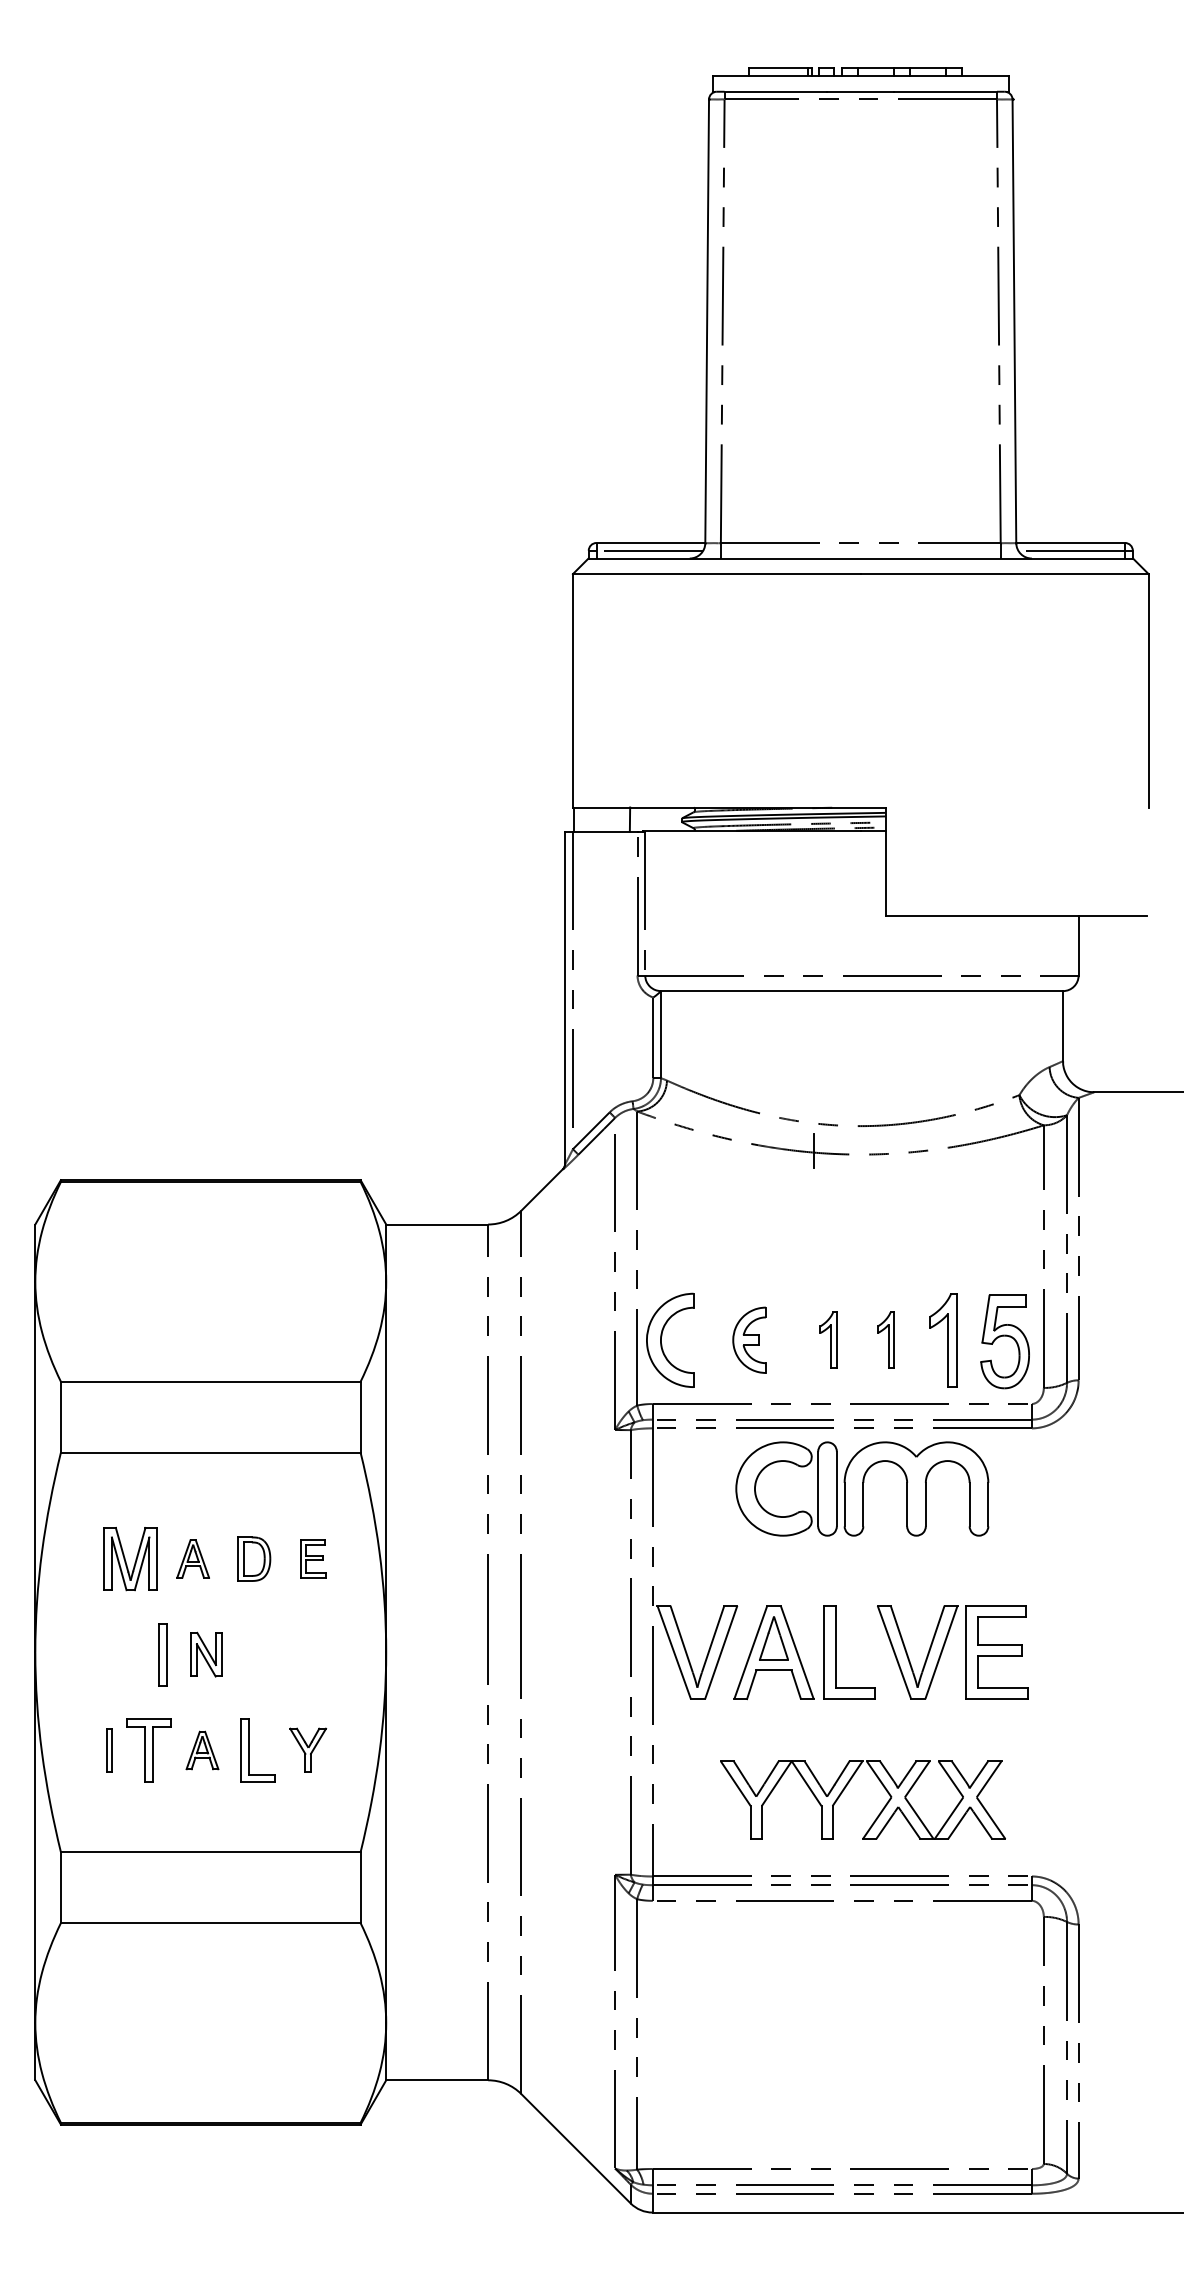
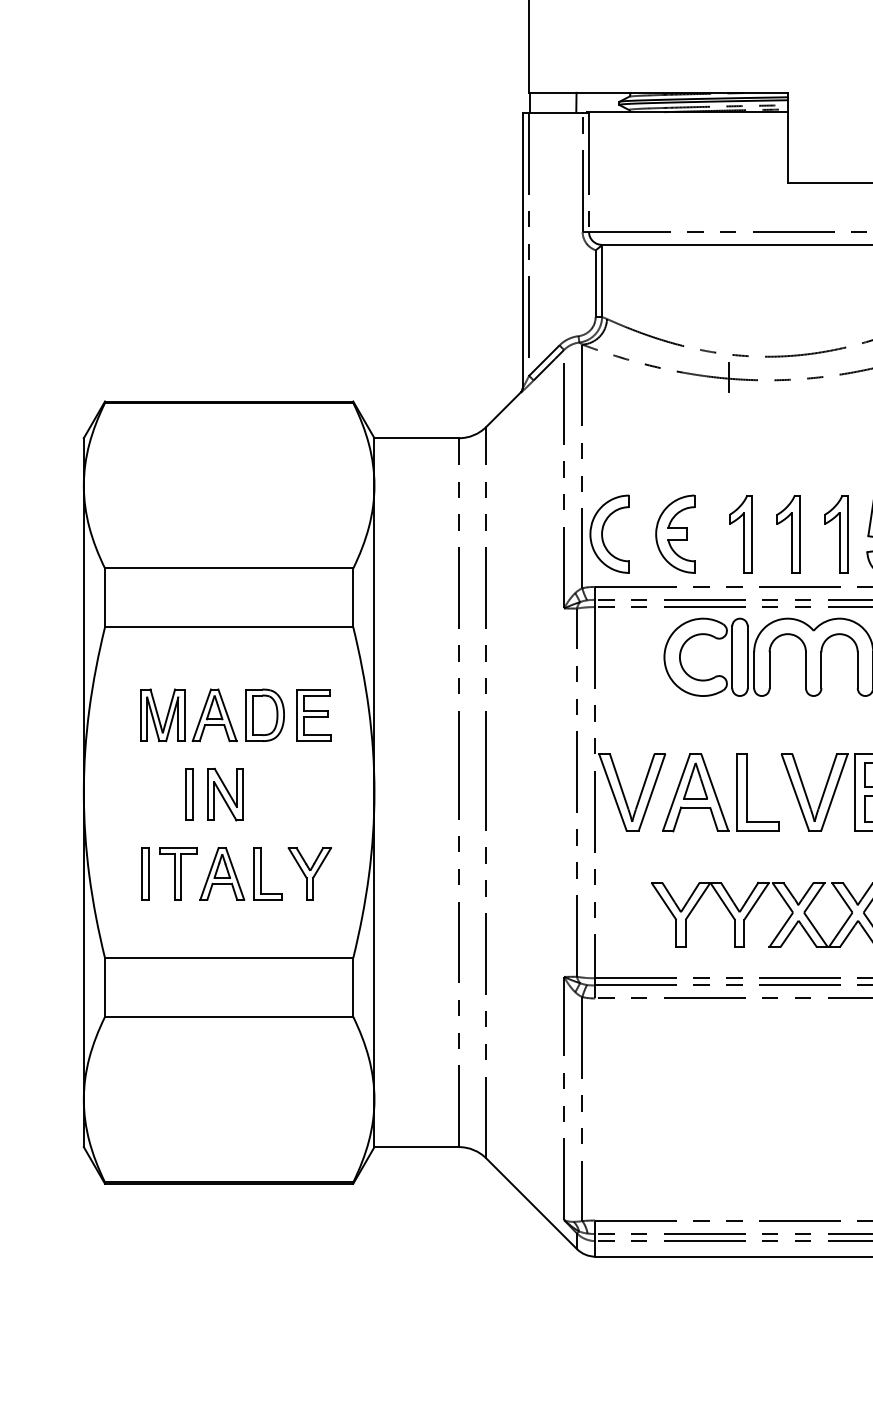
part: (749, 1339) -> (675, 533), size x1.43
part: (828, 1340) -> (740, 534), size x1.67
part: (885, 1340) -> (788, 534), size x1.67
part: (192, 1558) -> (214, 714), size x1.67
part: (313, 1558) -> (314, 714), size x1.67
part: (254, 1559) -> (265, 715), size x1.43
part: (206, 1654) -> (225, 794), size x1.43
part: (109, 1750) -> (145, 873), size x1.43
part: (202, 1750) -> (222, 873), size x1.67
part: (307, 1750) -> (309, 873), size x1.43

